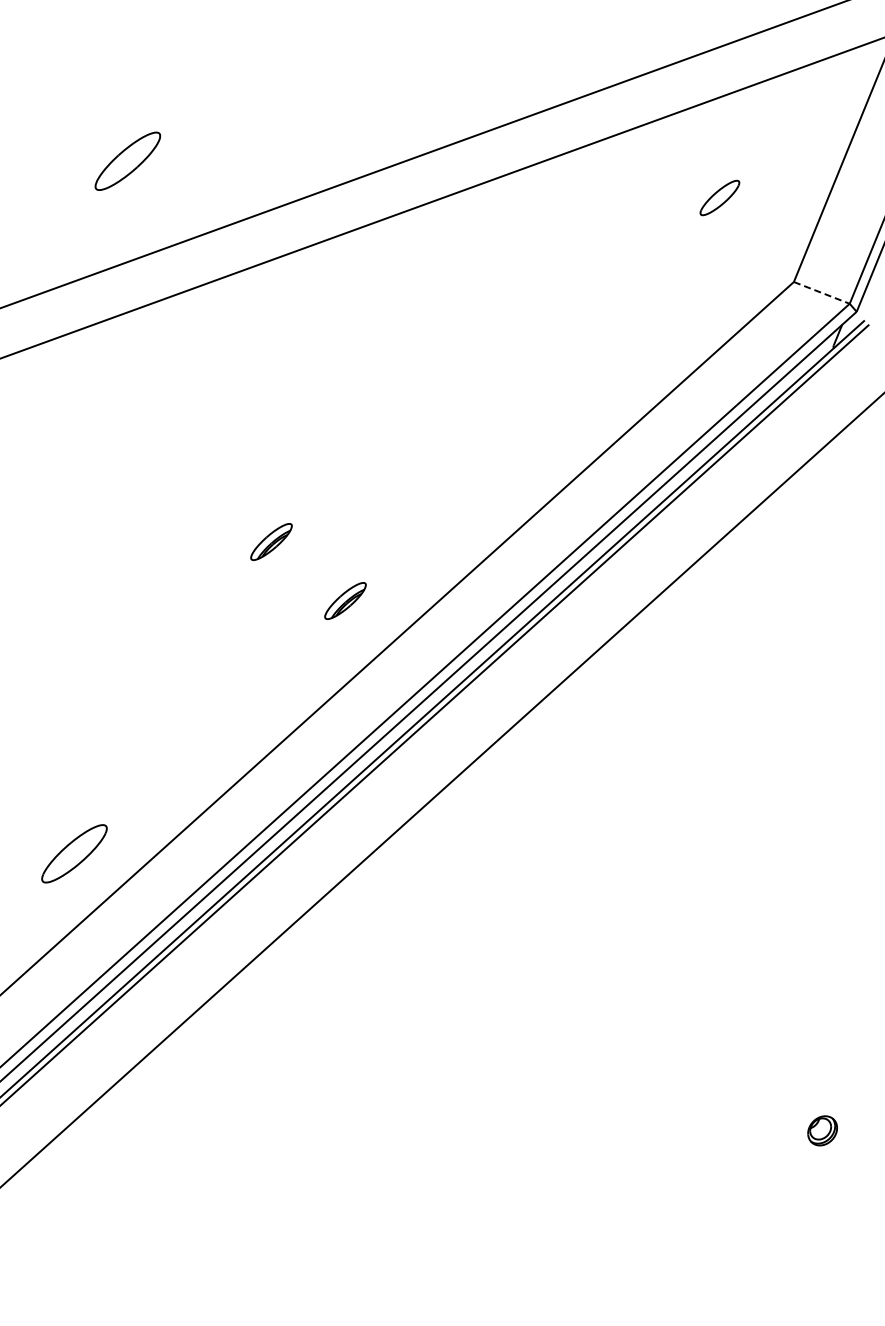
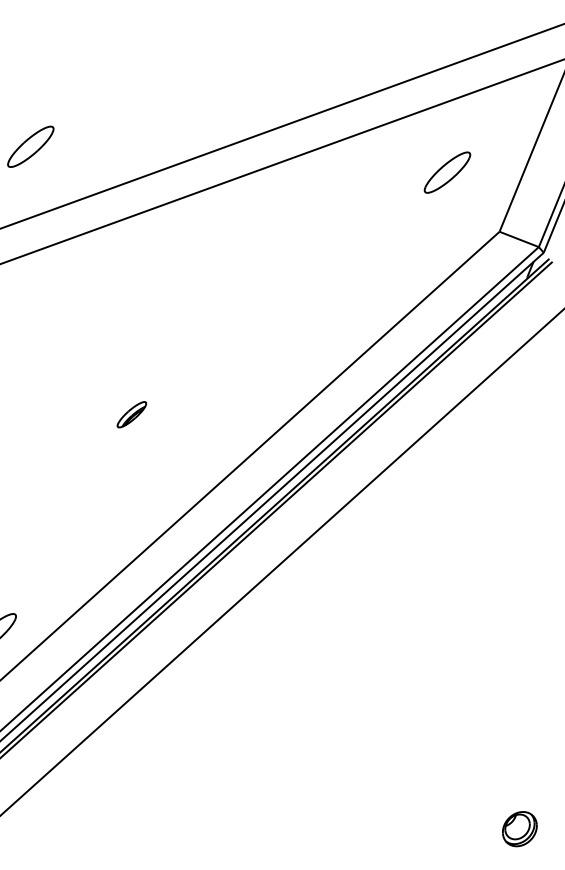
part: (719, 197) -> (447, 172), size x1.67
line: (821, 292) -> (519, 239), dashed -> solid
part: (345, 600) -> (183, 455), removed
part: (822, 1130) -> (519, 828), size x1.67

